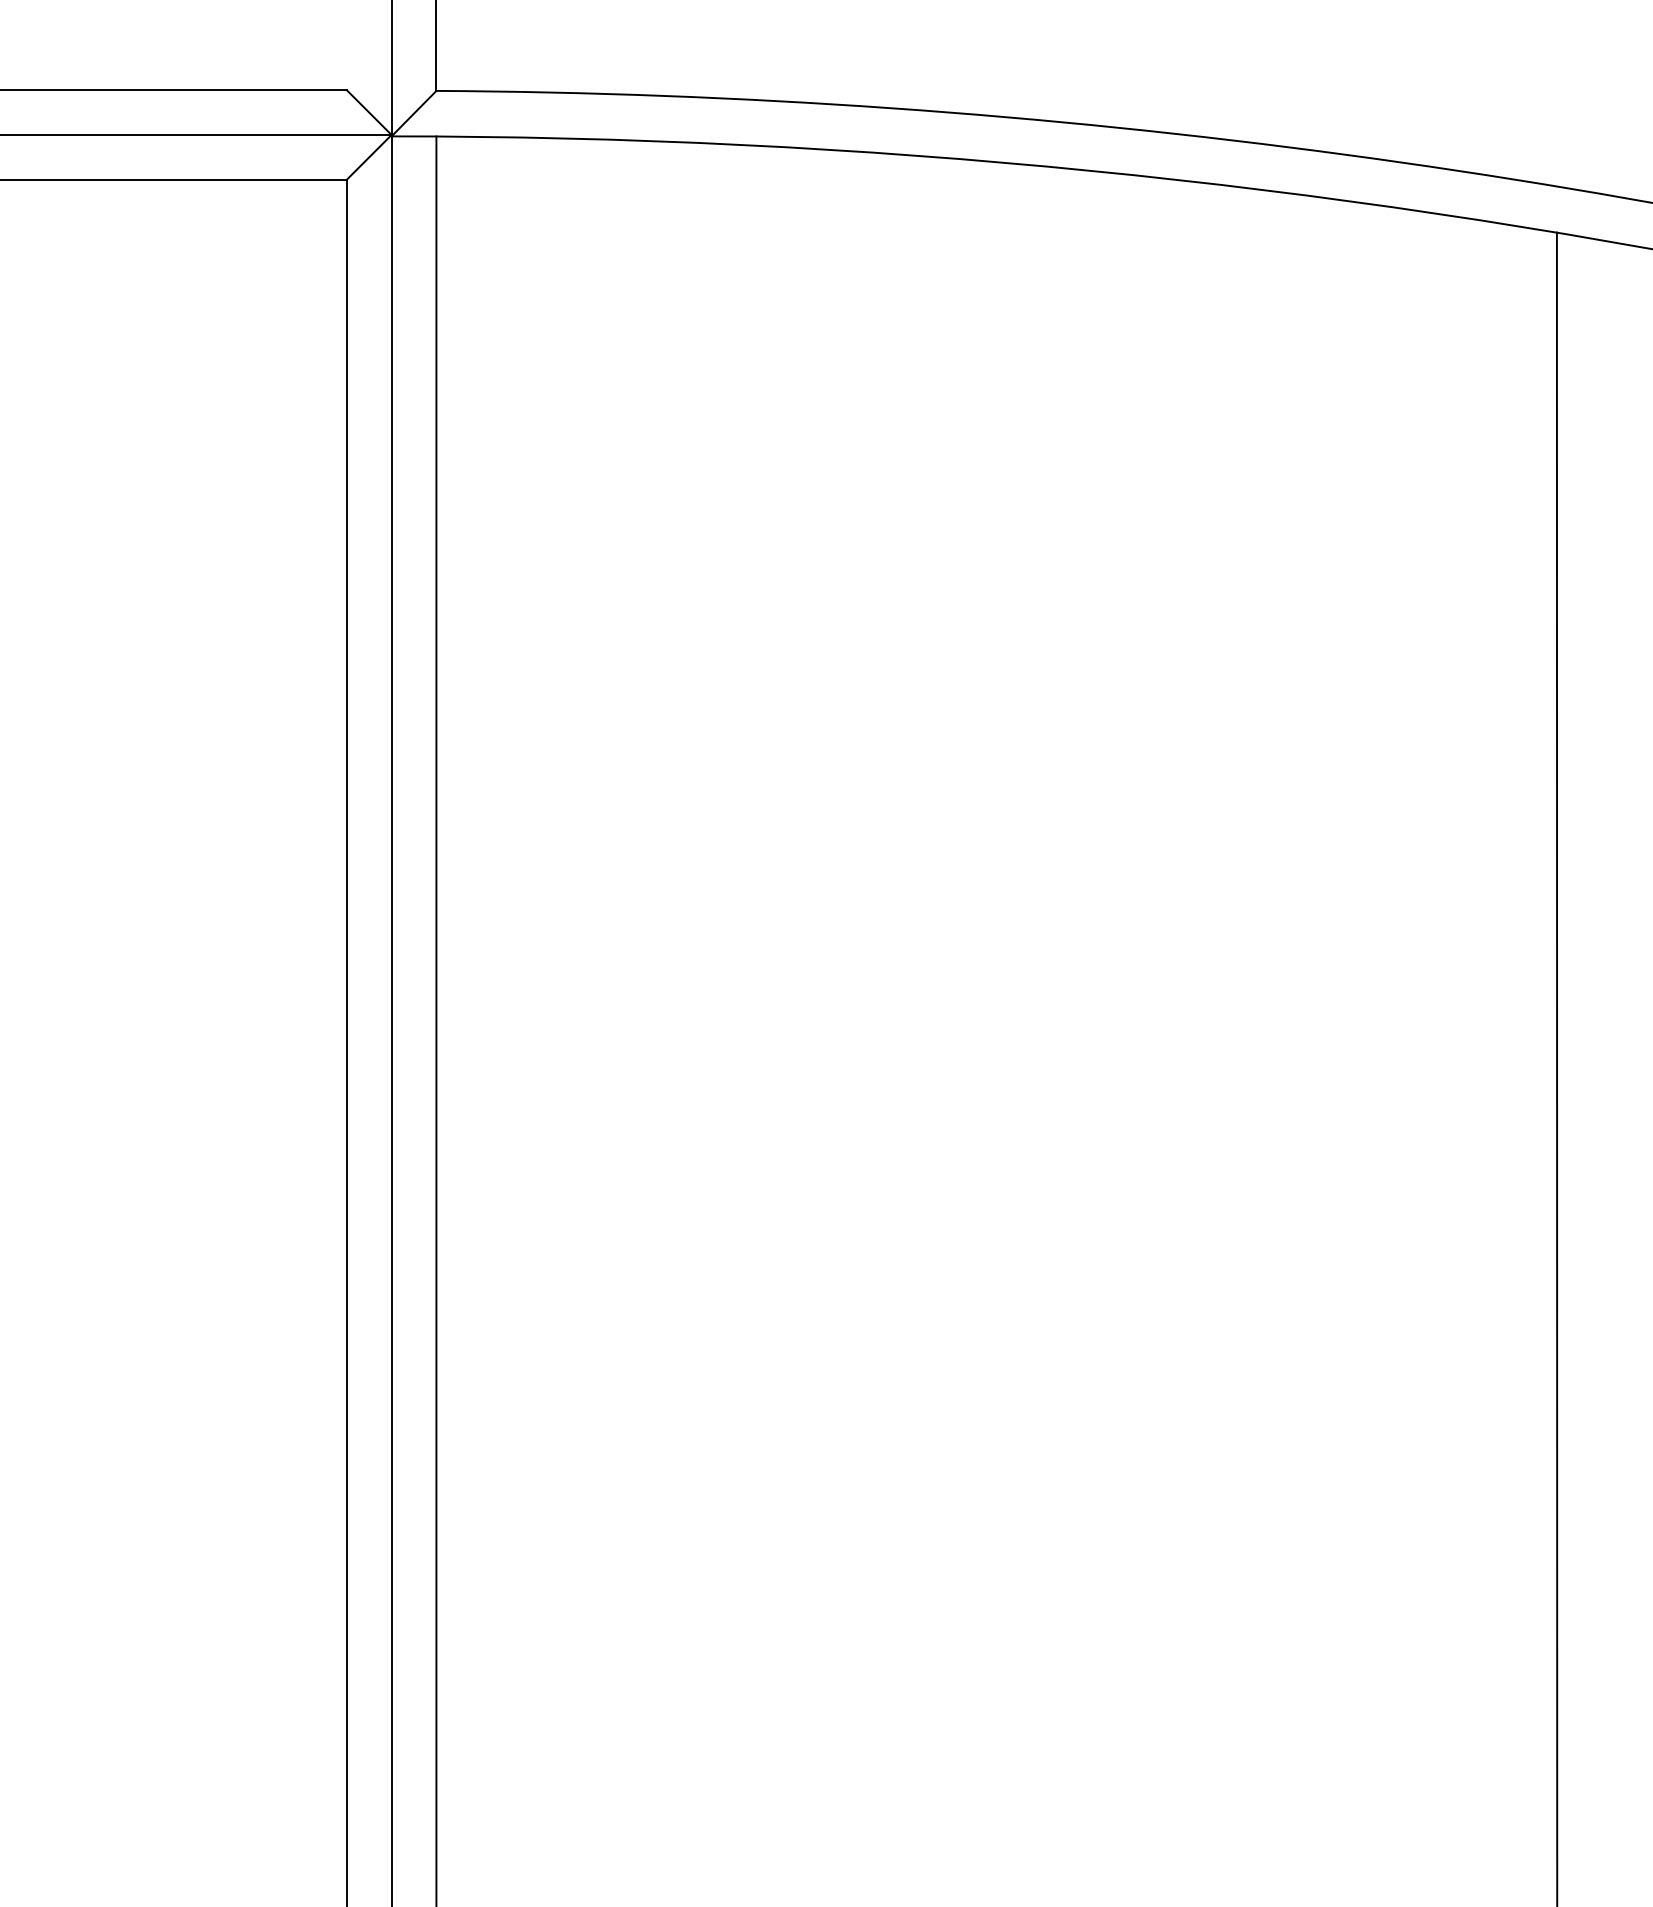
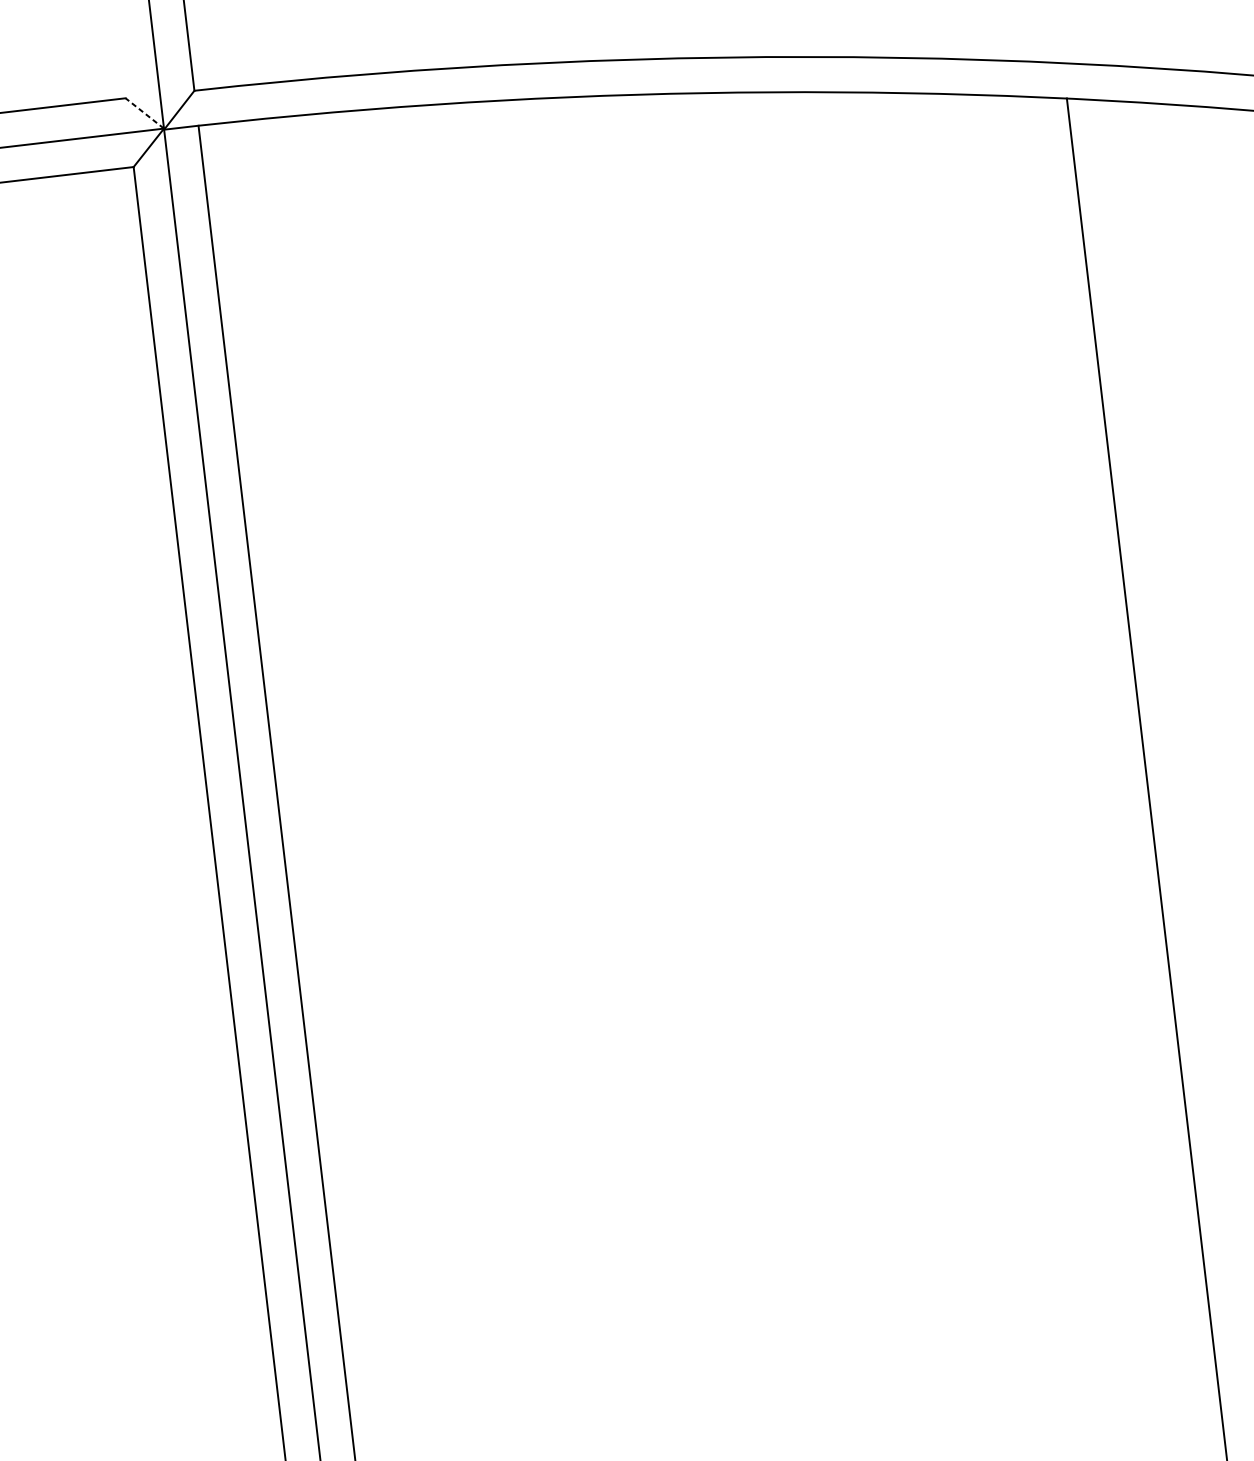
line: (369, 112) -> (145, 113), solid -> dashed

